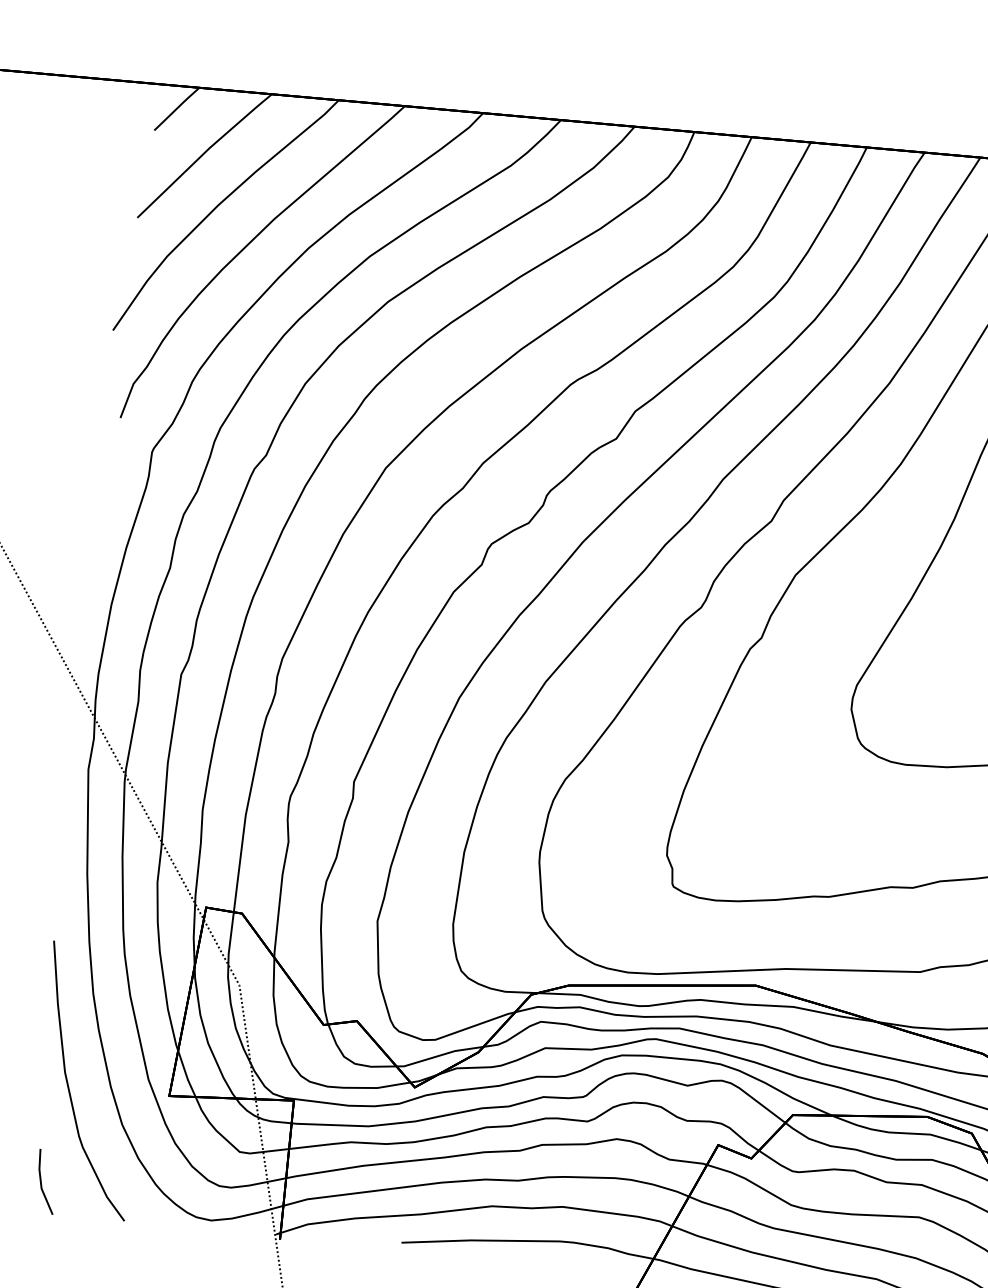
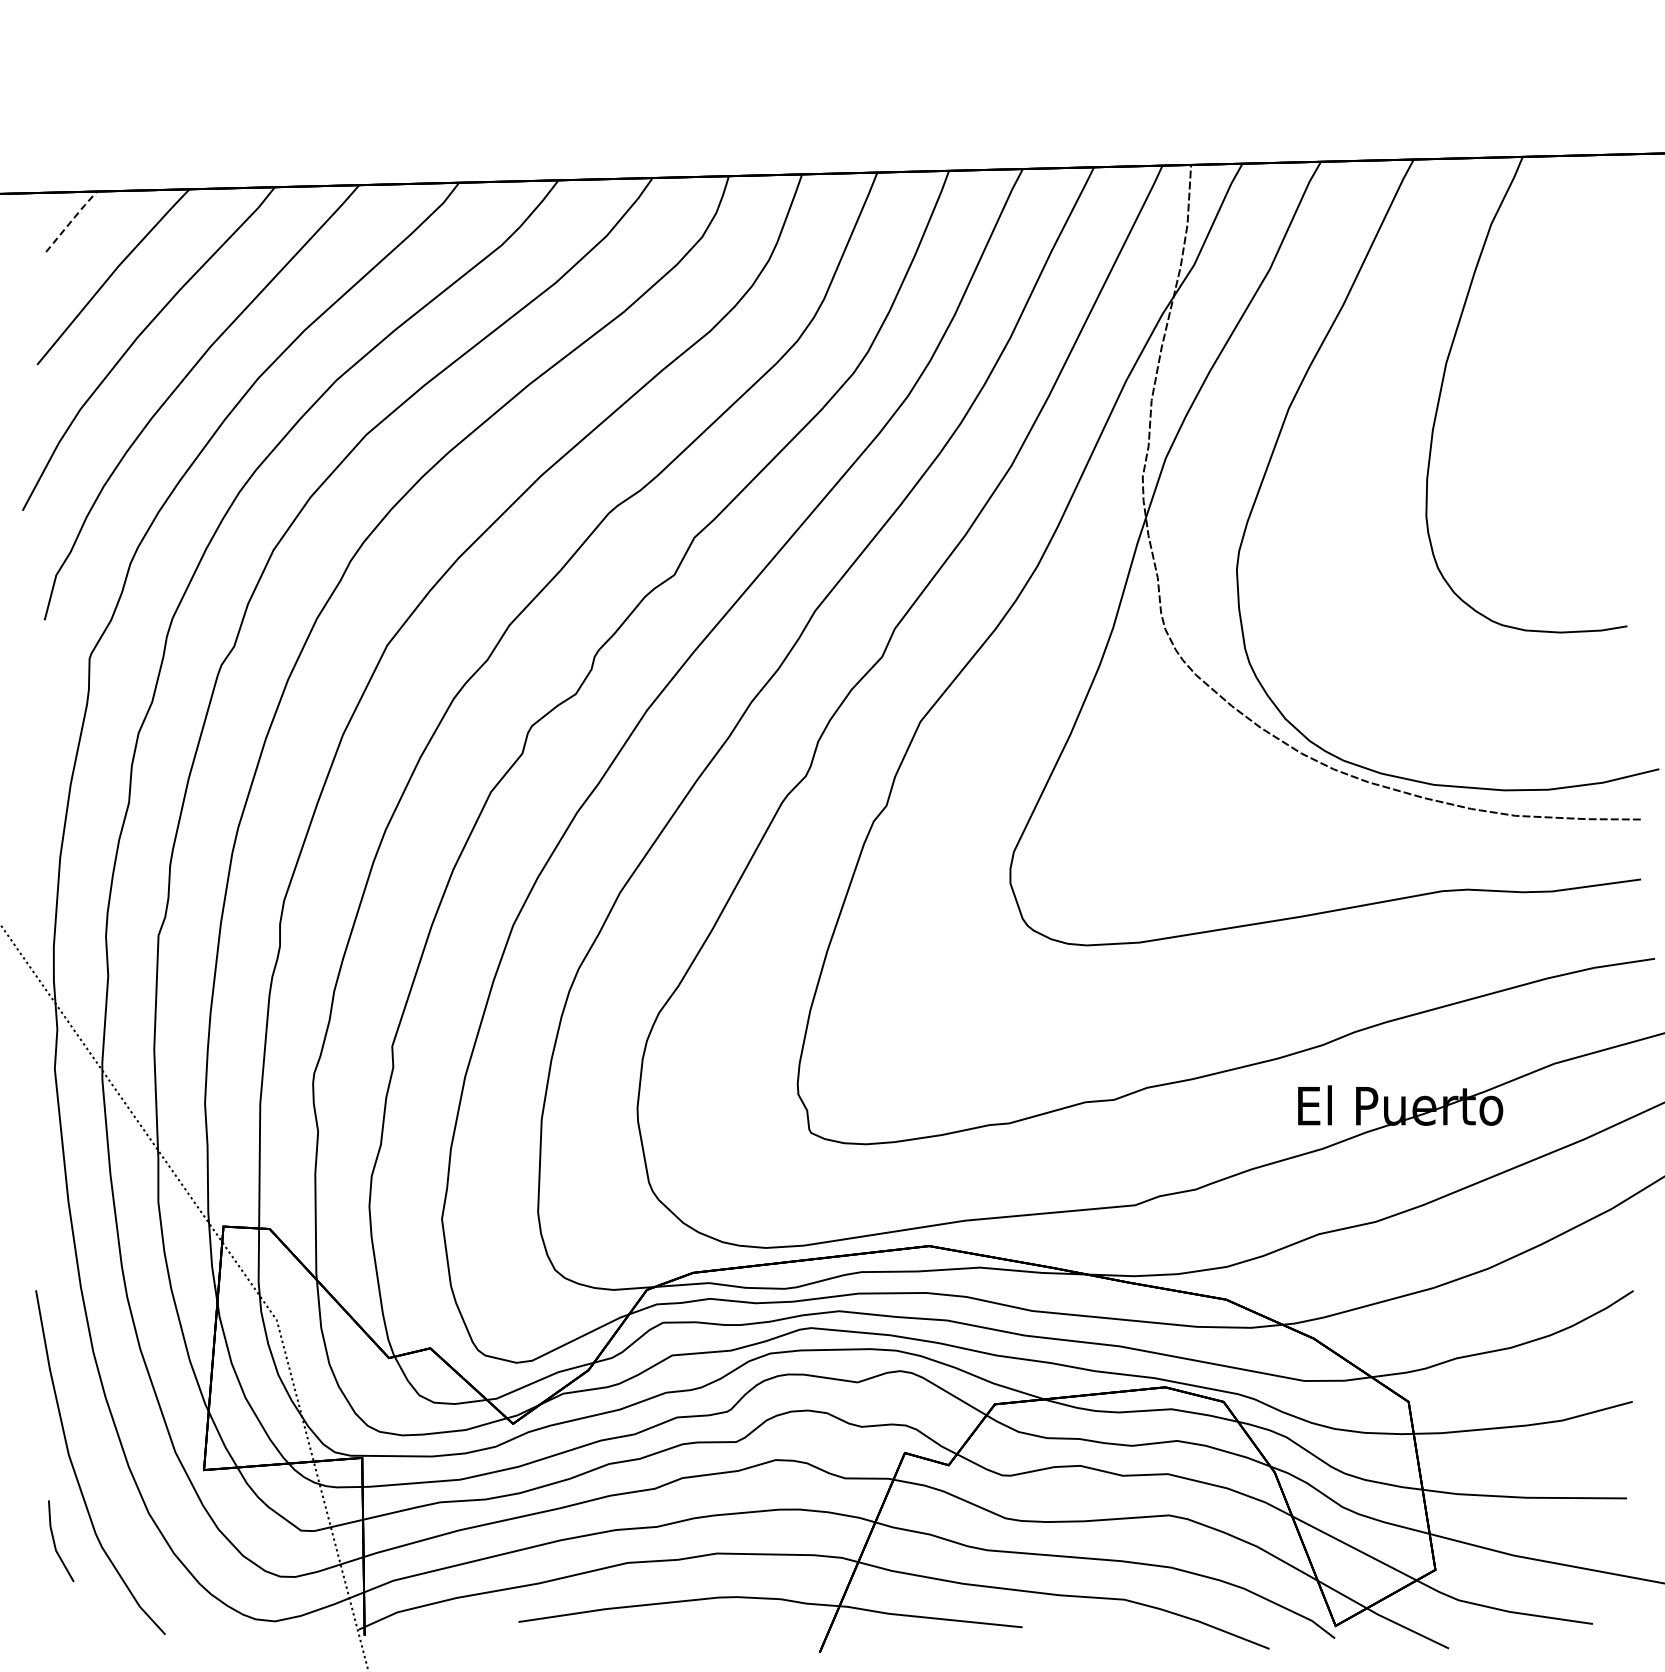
line: (176, 108) -> (71, 220), solid -> dashed
line: (41, 1182) -> (55, 1542), moved

